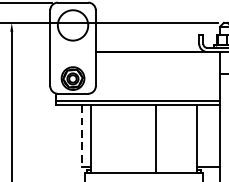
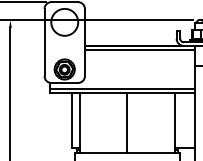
line: (157, 56) -> (139, 49), added
line: (81, 136) -> (72, 120), dashed -> solid
line: (156, 139) -> (127, 123), moved

